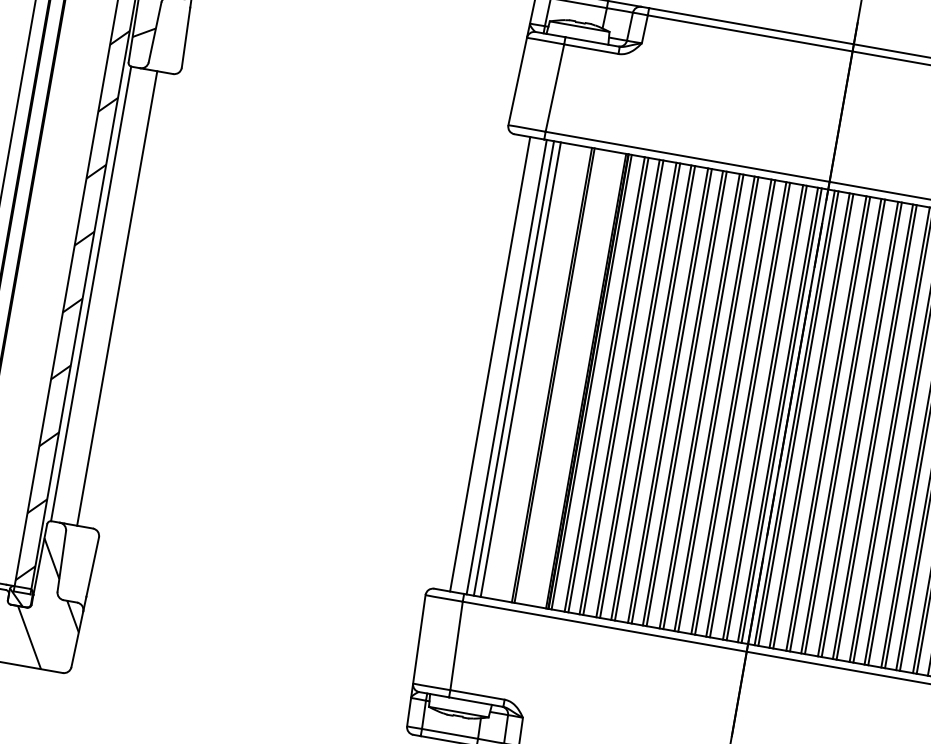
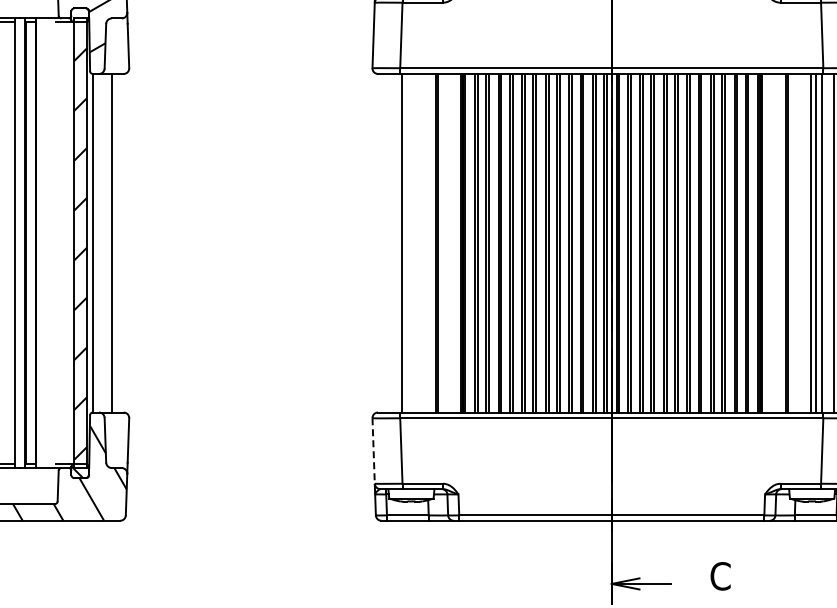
line: (489, 363) -> (389, 242), removed
line: (514, 367) -> (407, 242), removed
line: (520, 368) -> (412, 242), removed
line: (419, 639) -> (373, 451), solid -> dashed

